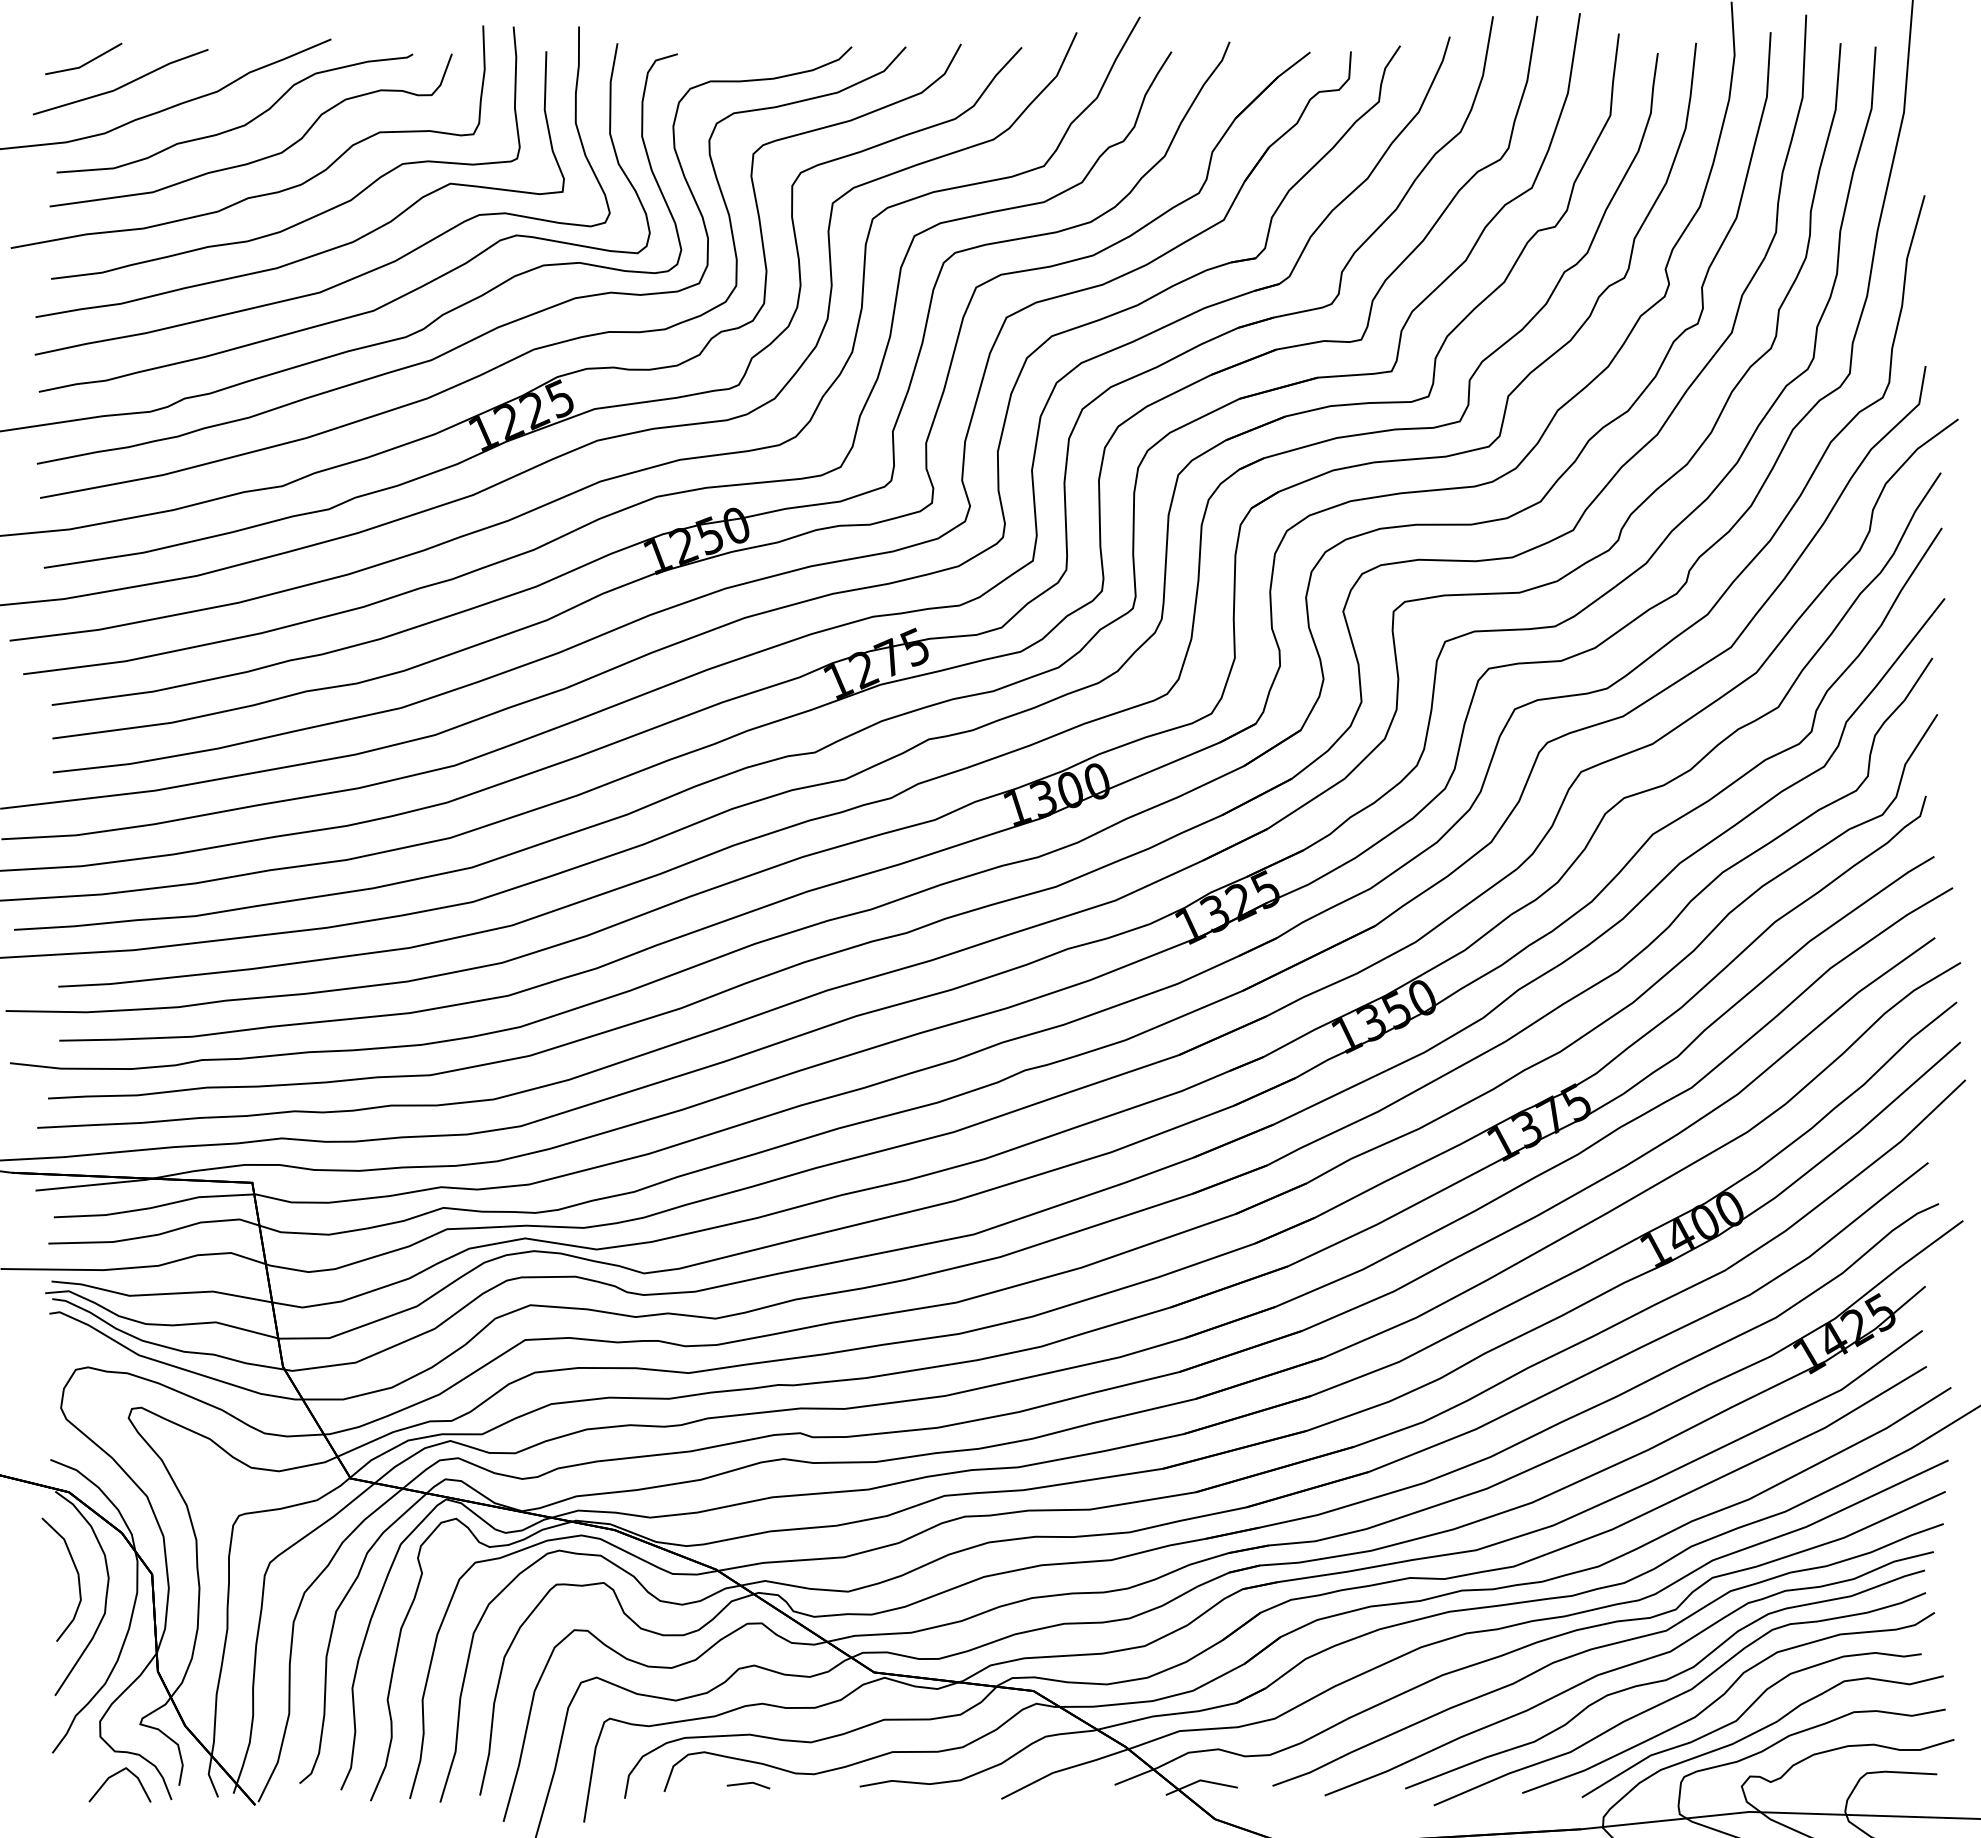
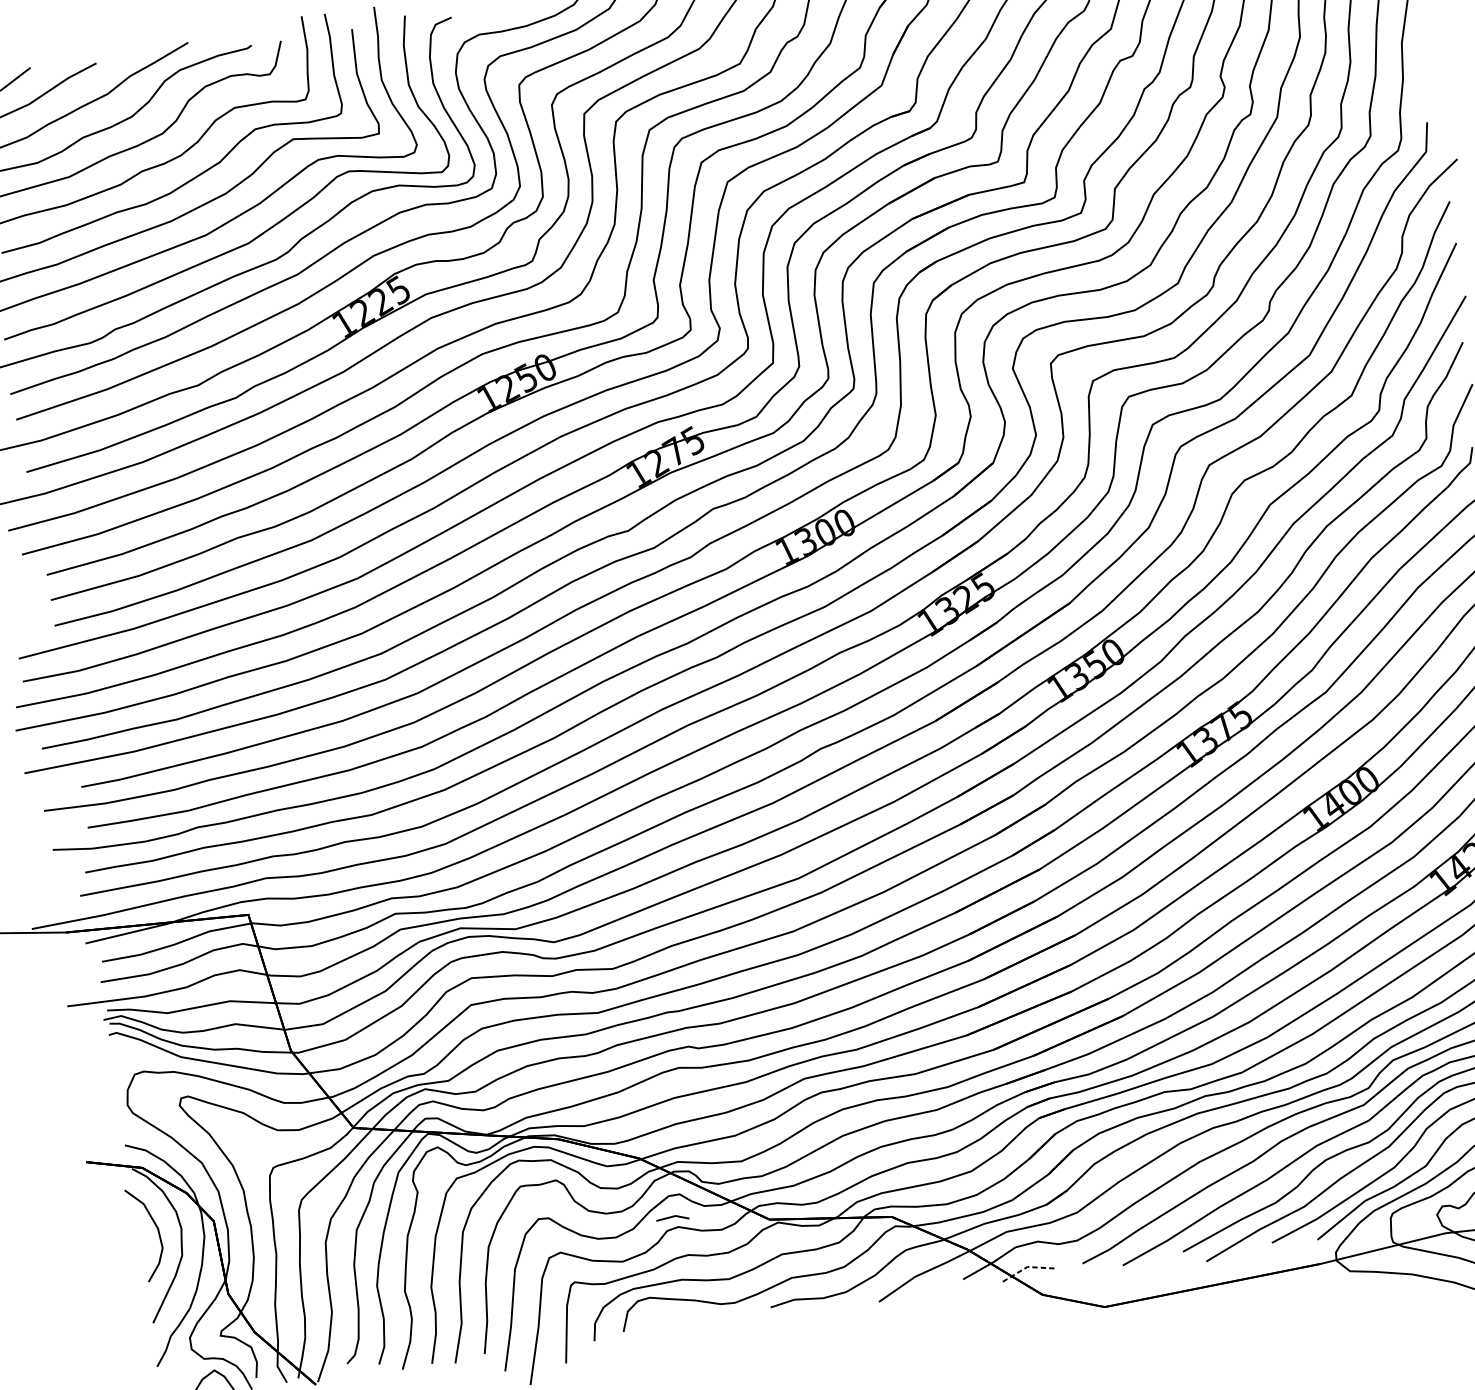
line: (1200, 1780) -> (1027, 1267), solid -> dashed
line: (748, 1784) -> (672, 1217), moved

